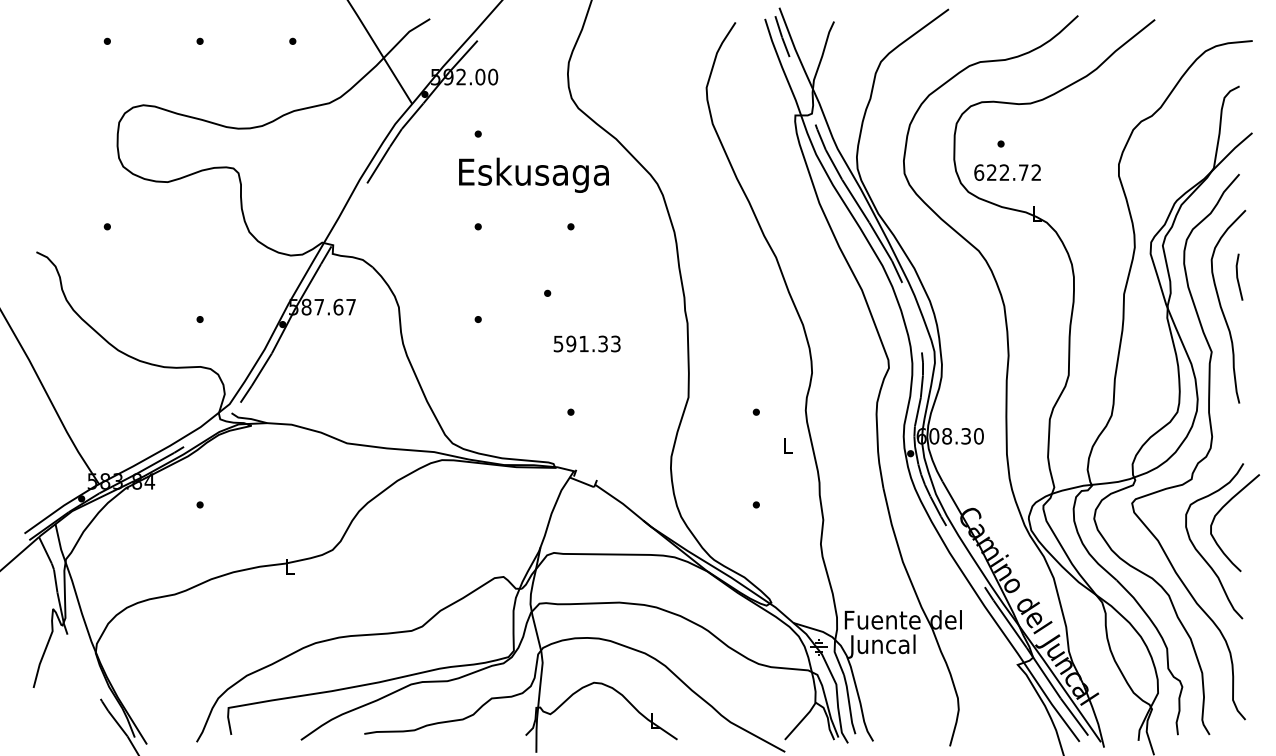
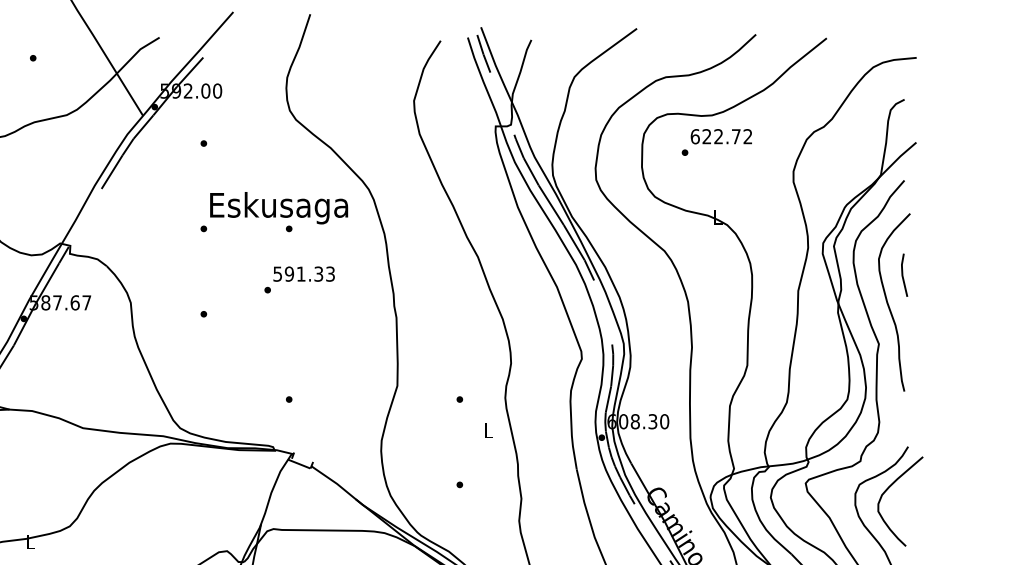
text: (1007, 172) -> (721, 136), moved
text: (533, 174) -> (278, 207), moved
text: (586, 343) -> (303, 273), moved

